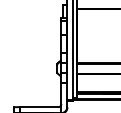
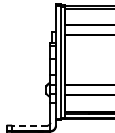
line: (38, 107) -> (29, 125), solid -> dashed

